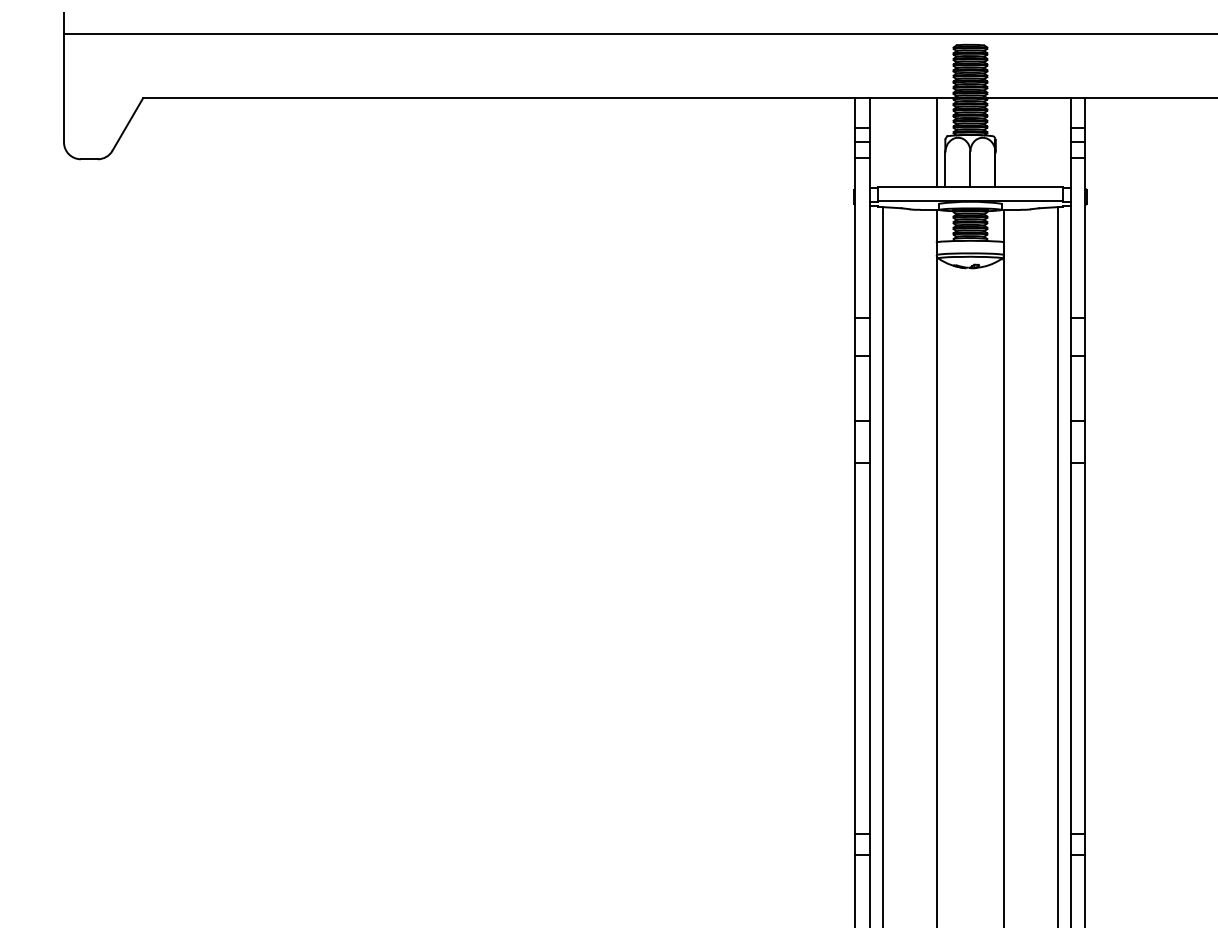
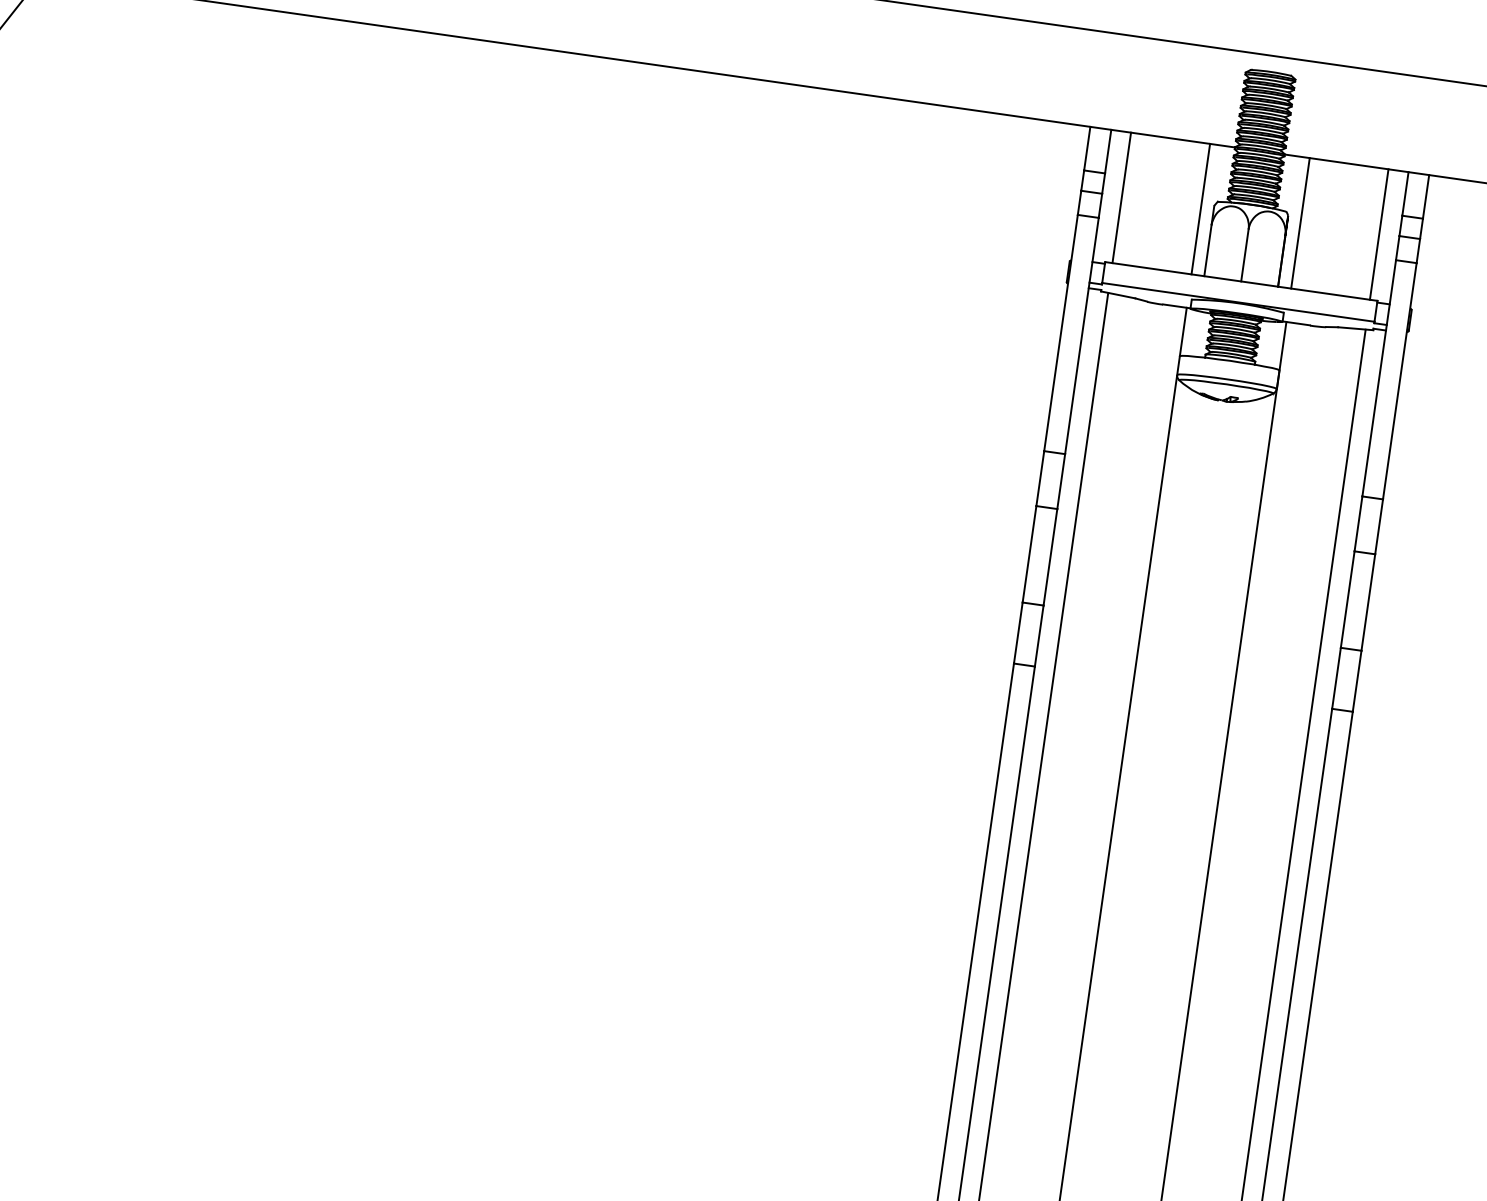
line: (883, 142) -> (1122, 197), added
line: (1004, 142) -> (1300, 223), added
line: (1057, 142) -> (1378, 234), added

